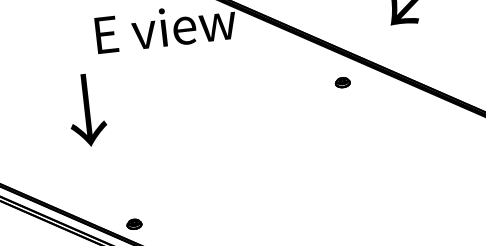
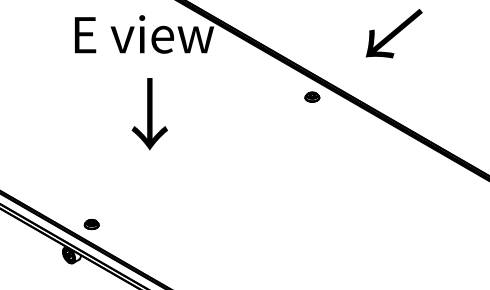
part: (342, 81) -> (312, 96), moved
text: (86, 110) -> (149, 114), moved

